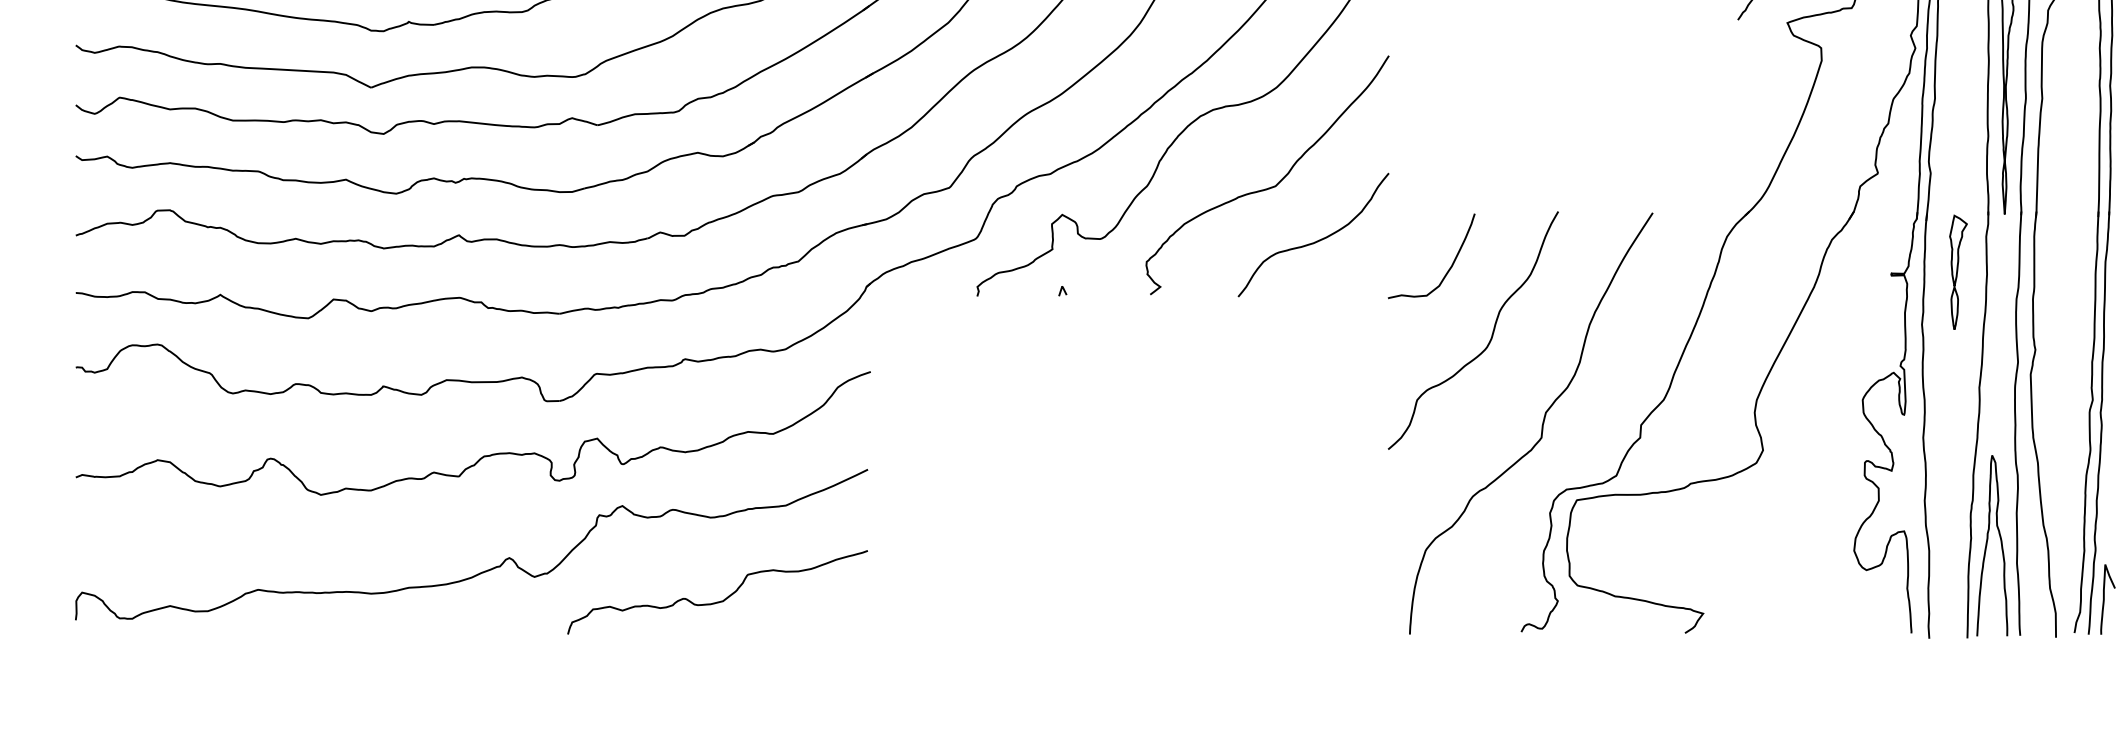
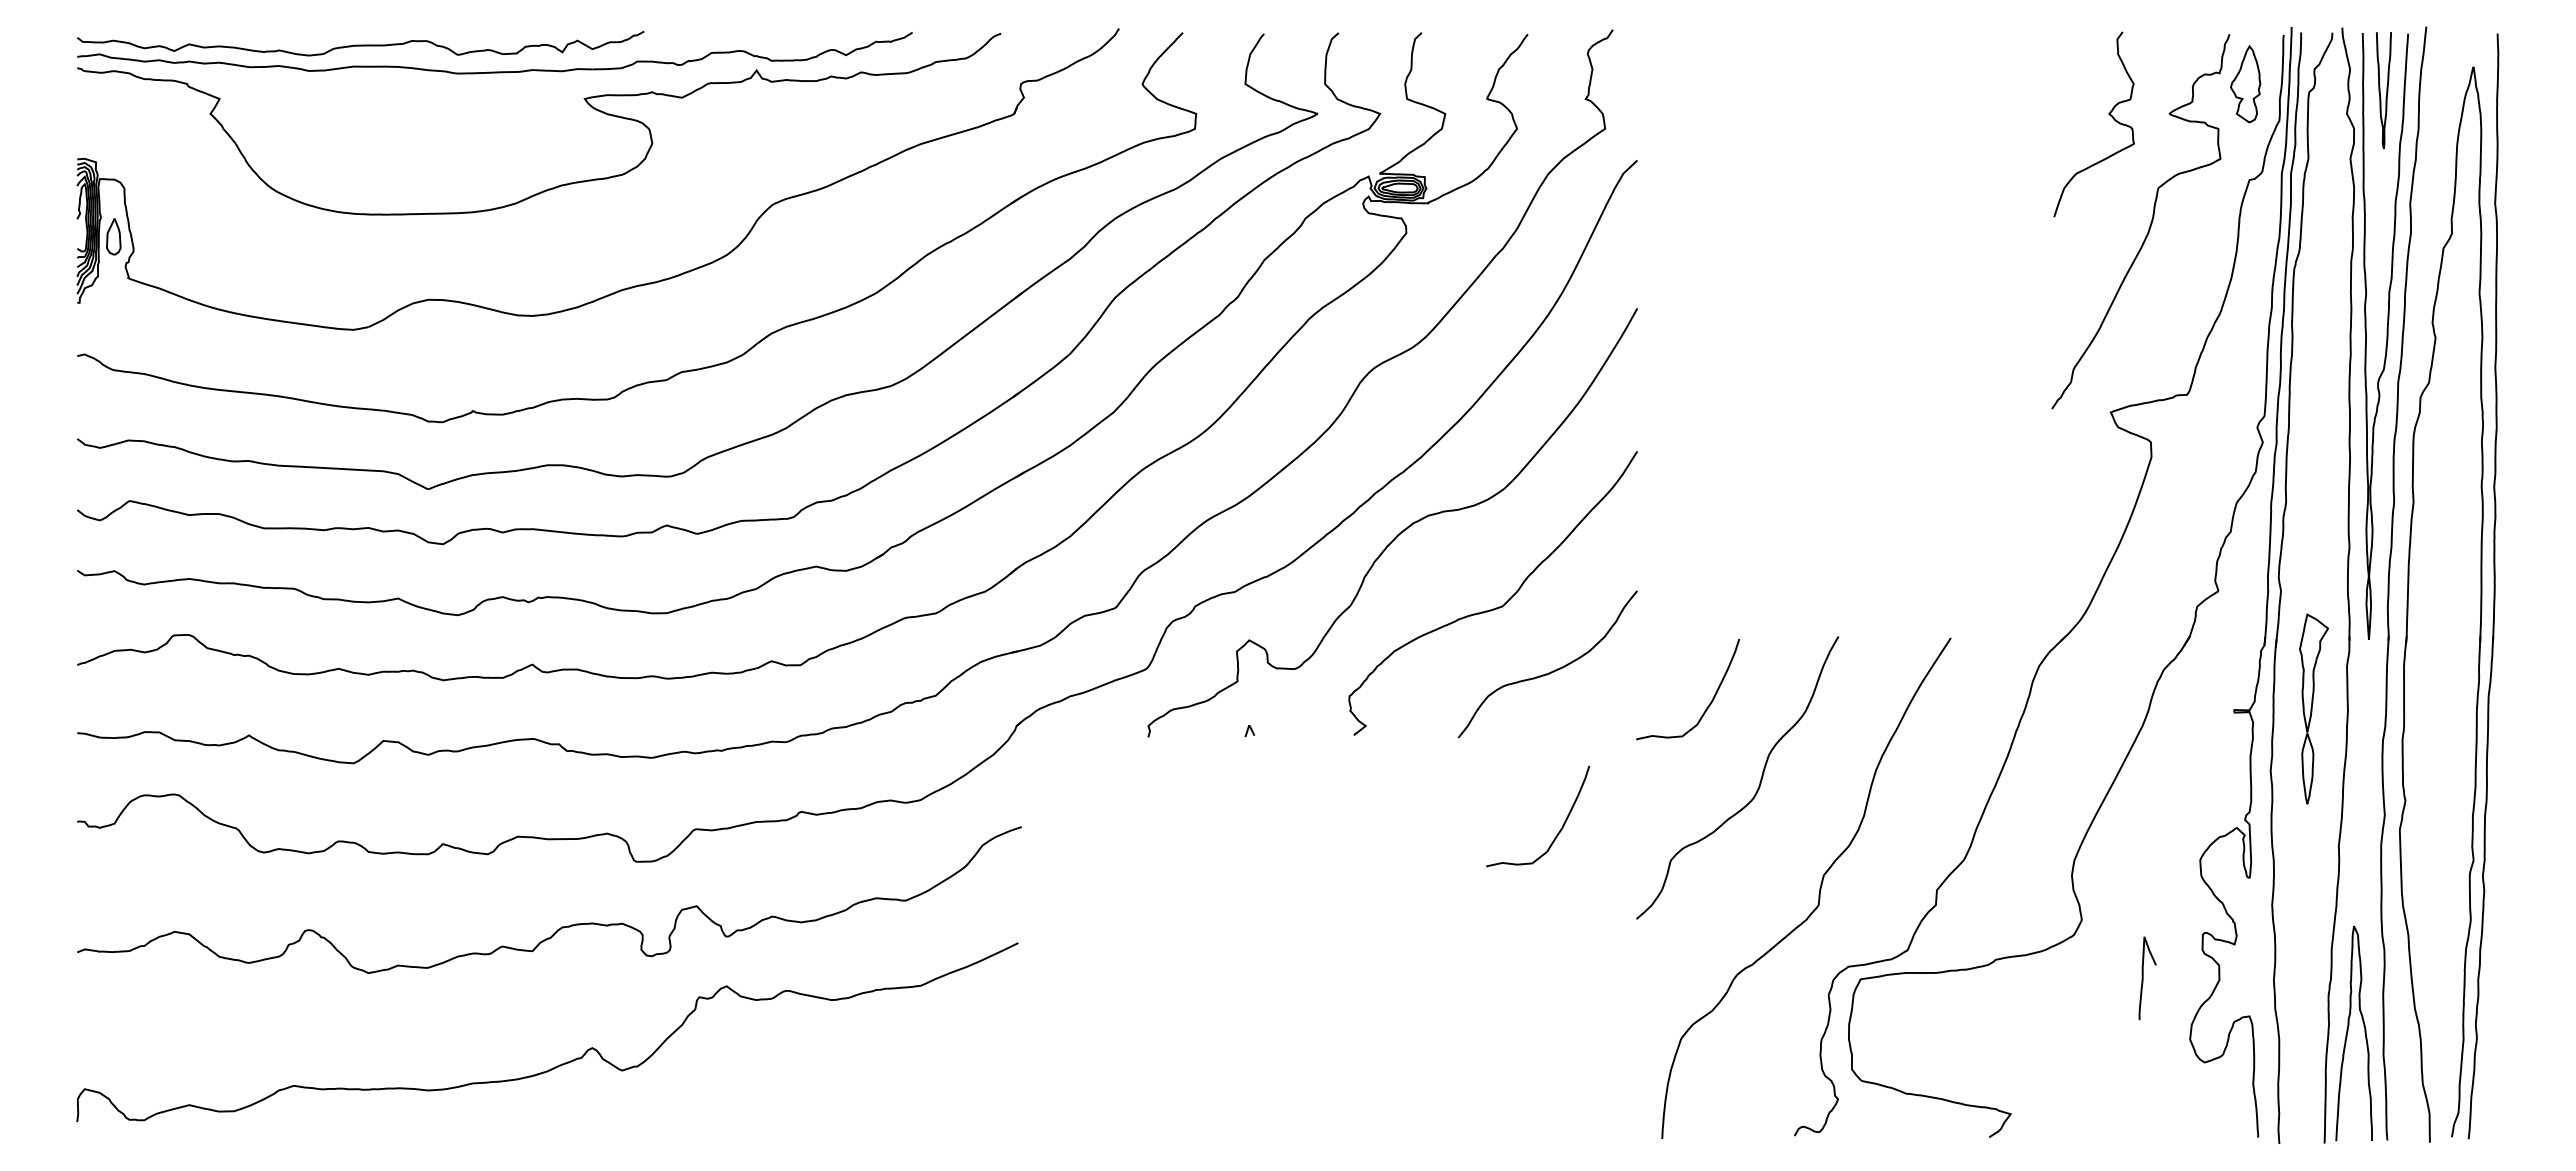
part: (1958, 272) -> (2313, 708), size x1.4
curve: (1323, 374) -> (1559, 830), added
curve: (2104, 599) -> (2143, 978), moved
curve: (718, 601) -> (840, 1099), removed

